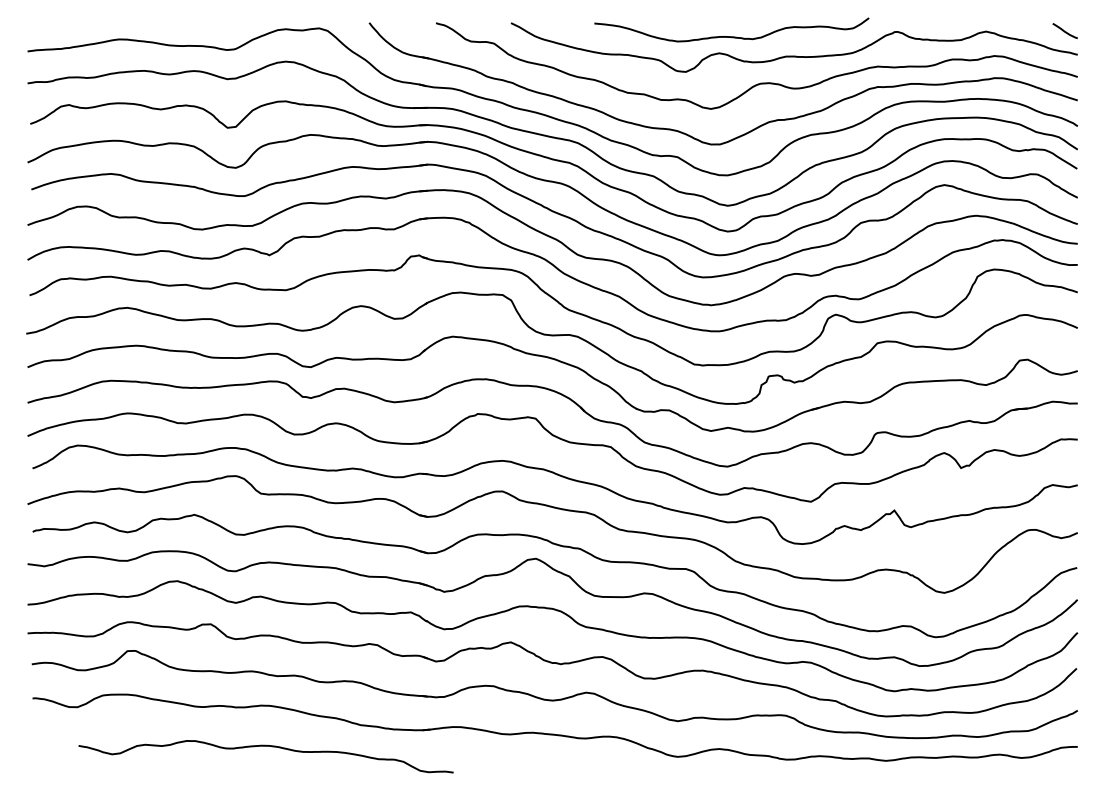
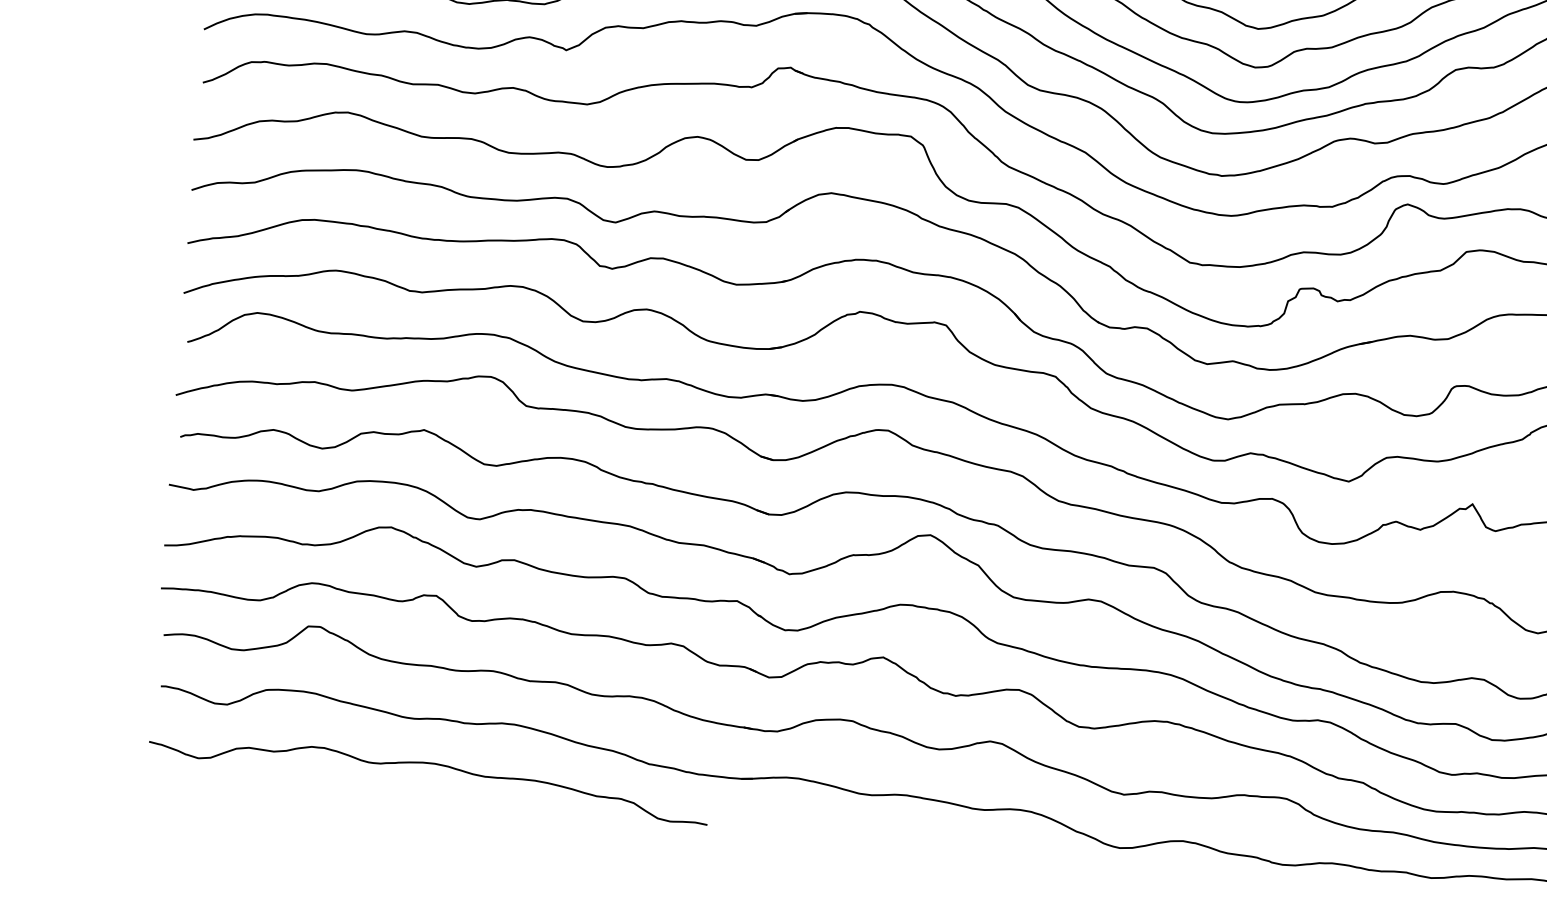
curve: (265, 746) -> (428, 764), moved

